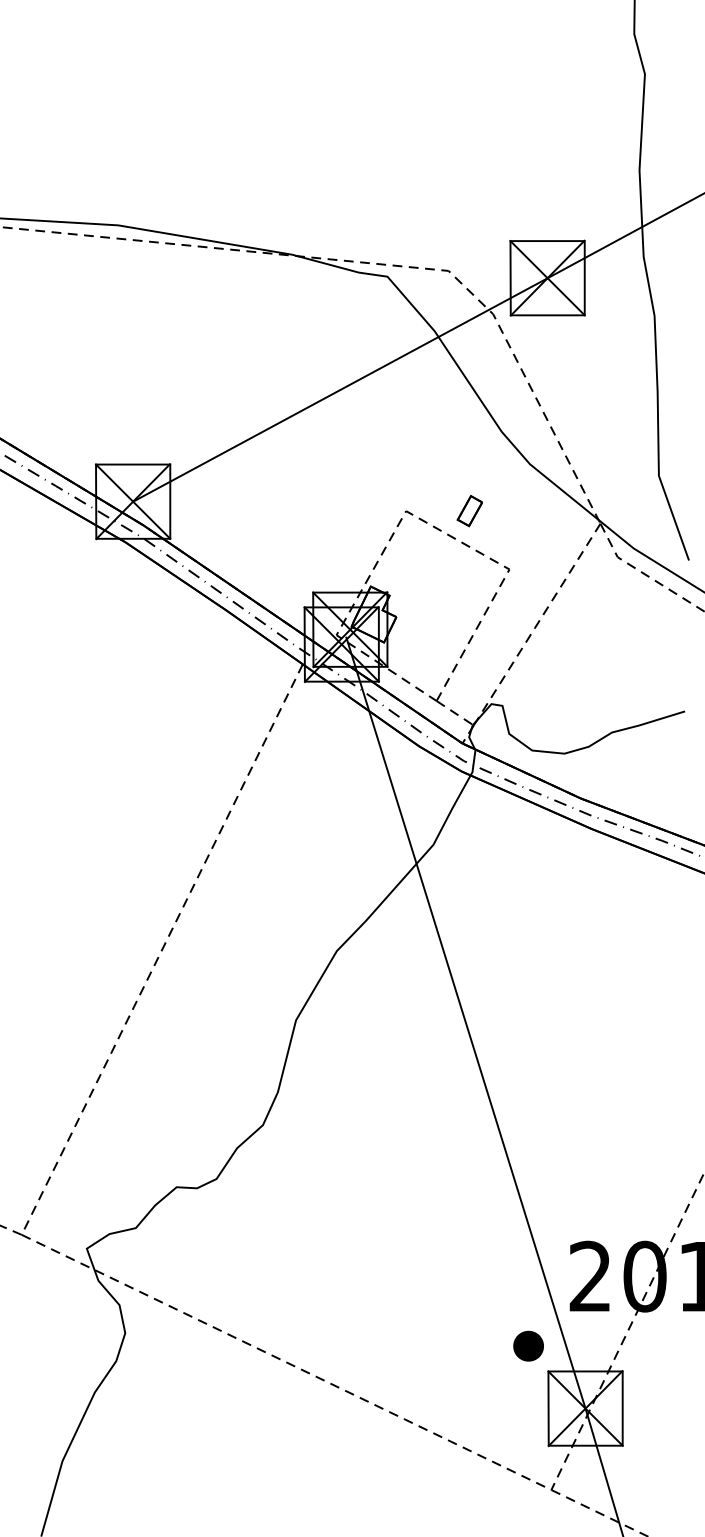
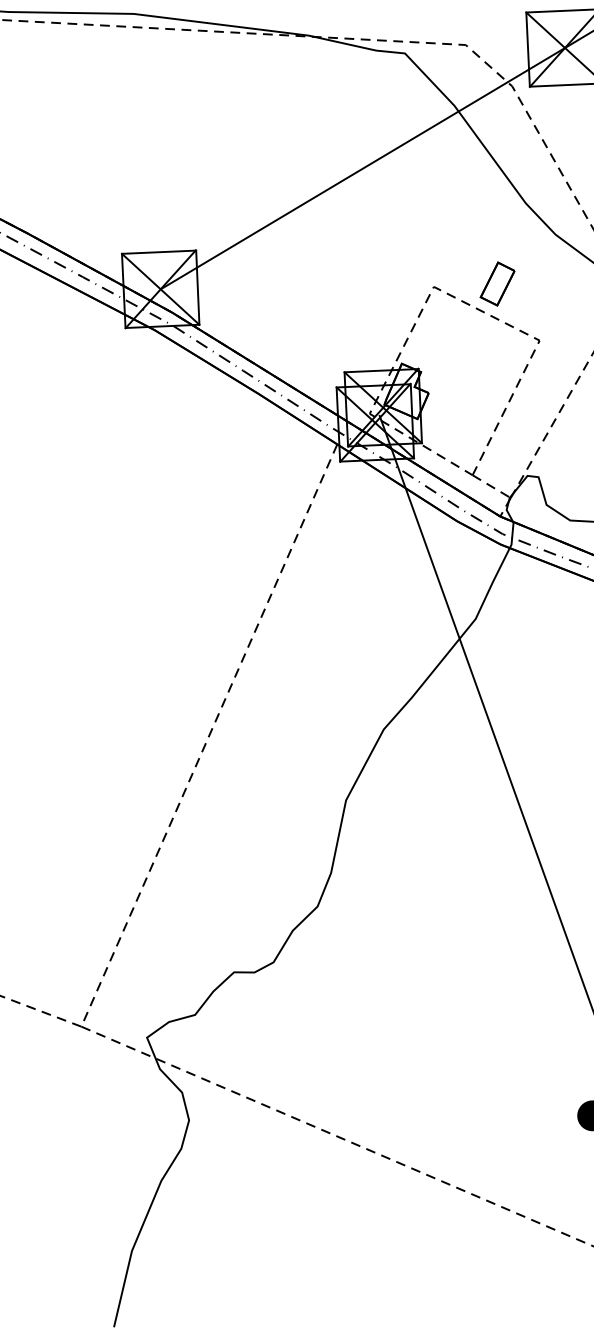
part: (469, 510) -> (497, 283), size x1.43

